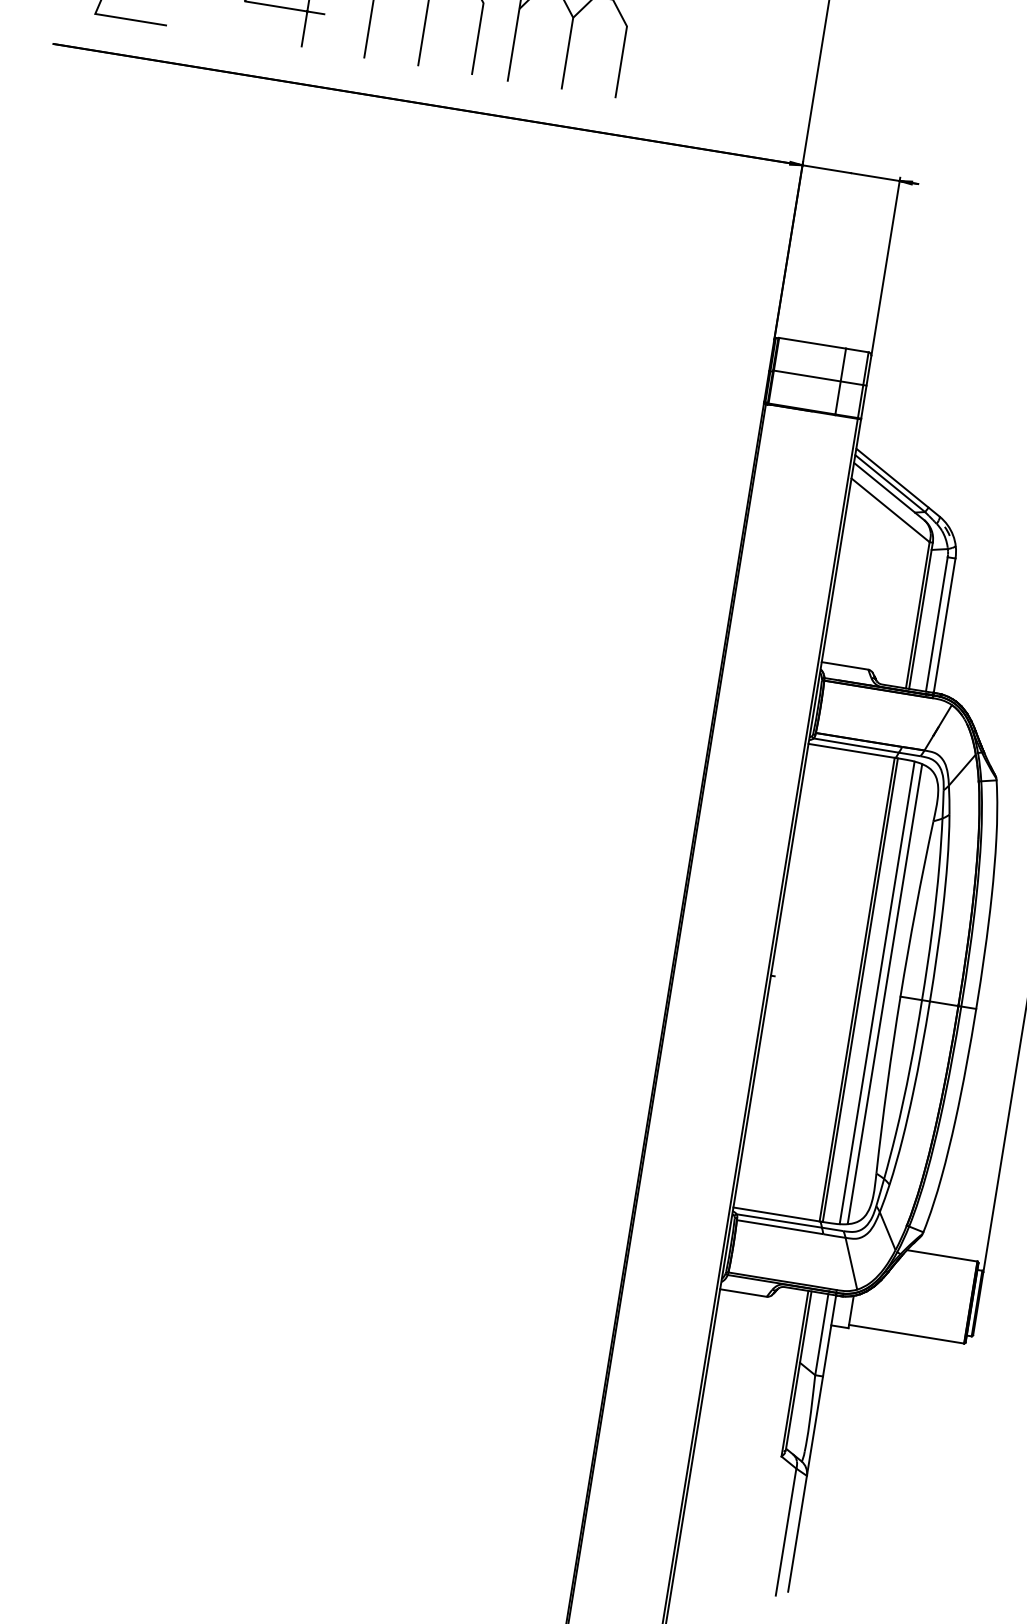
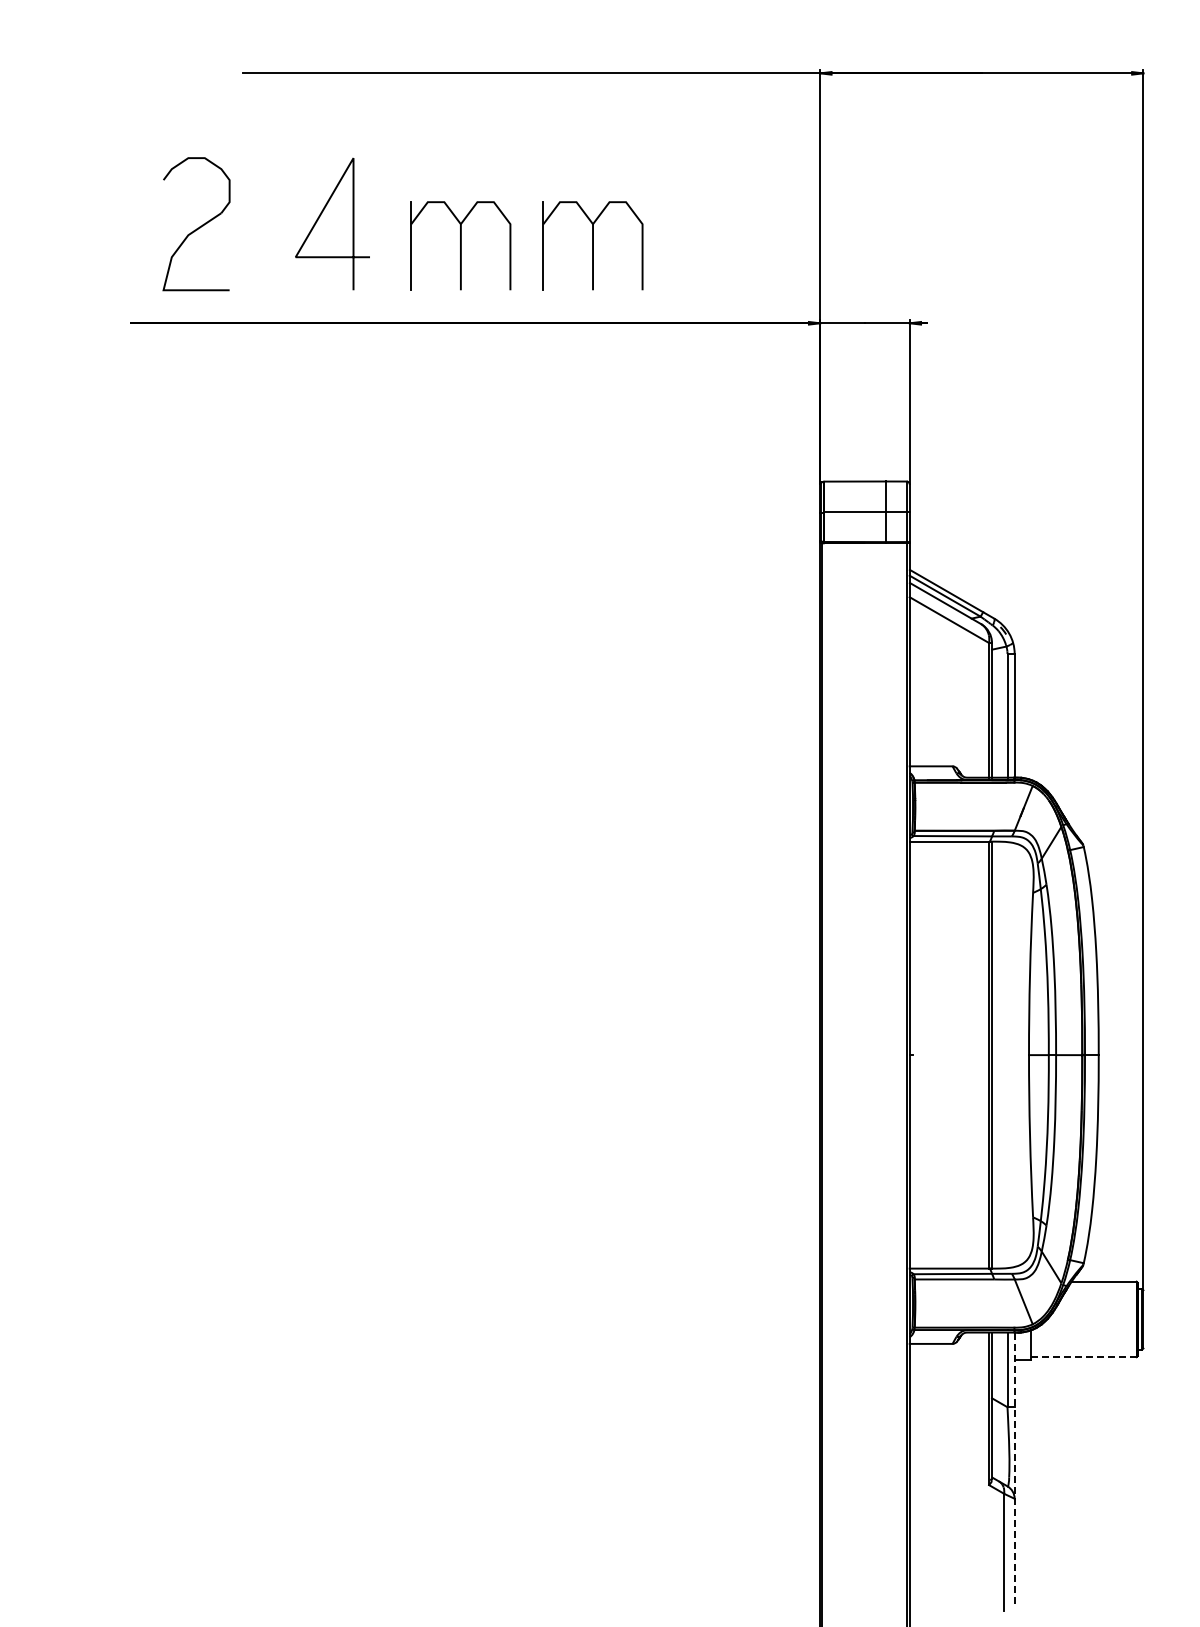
line: (877, 993) -> (1007, 1055), removed
line: (884, 993) -> (1014, 1054), removed
line: (906, 1334) -> (1083, 1357), solid -> dashed
line: (811, 1444) -> (1014, 1469), solid -> dashed

